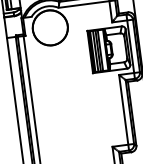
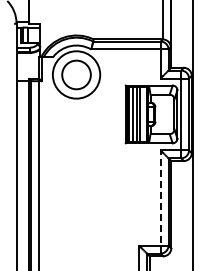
circle: (50, 27) -> (76, 74), size x0.6
line: (123, 112) -> (160, 201), solid -> dashed

